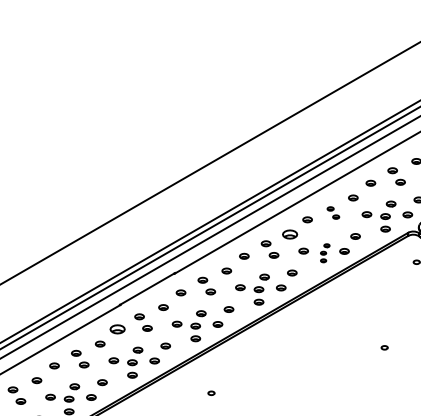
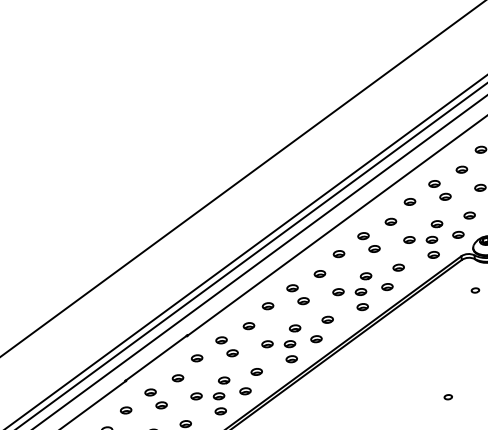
part: (333, 212) -> (369, 241), size x1.43
part: (289, 234) -> (319, 274), size x0.62
part: (325, 253) -> (364, 292), size x1.67
part: (117, 329) -> (125, 410), size x0.62

